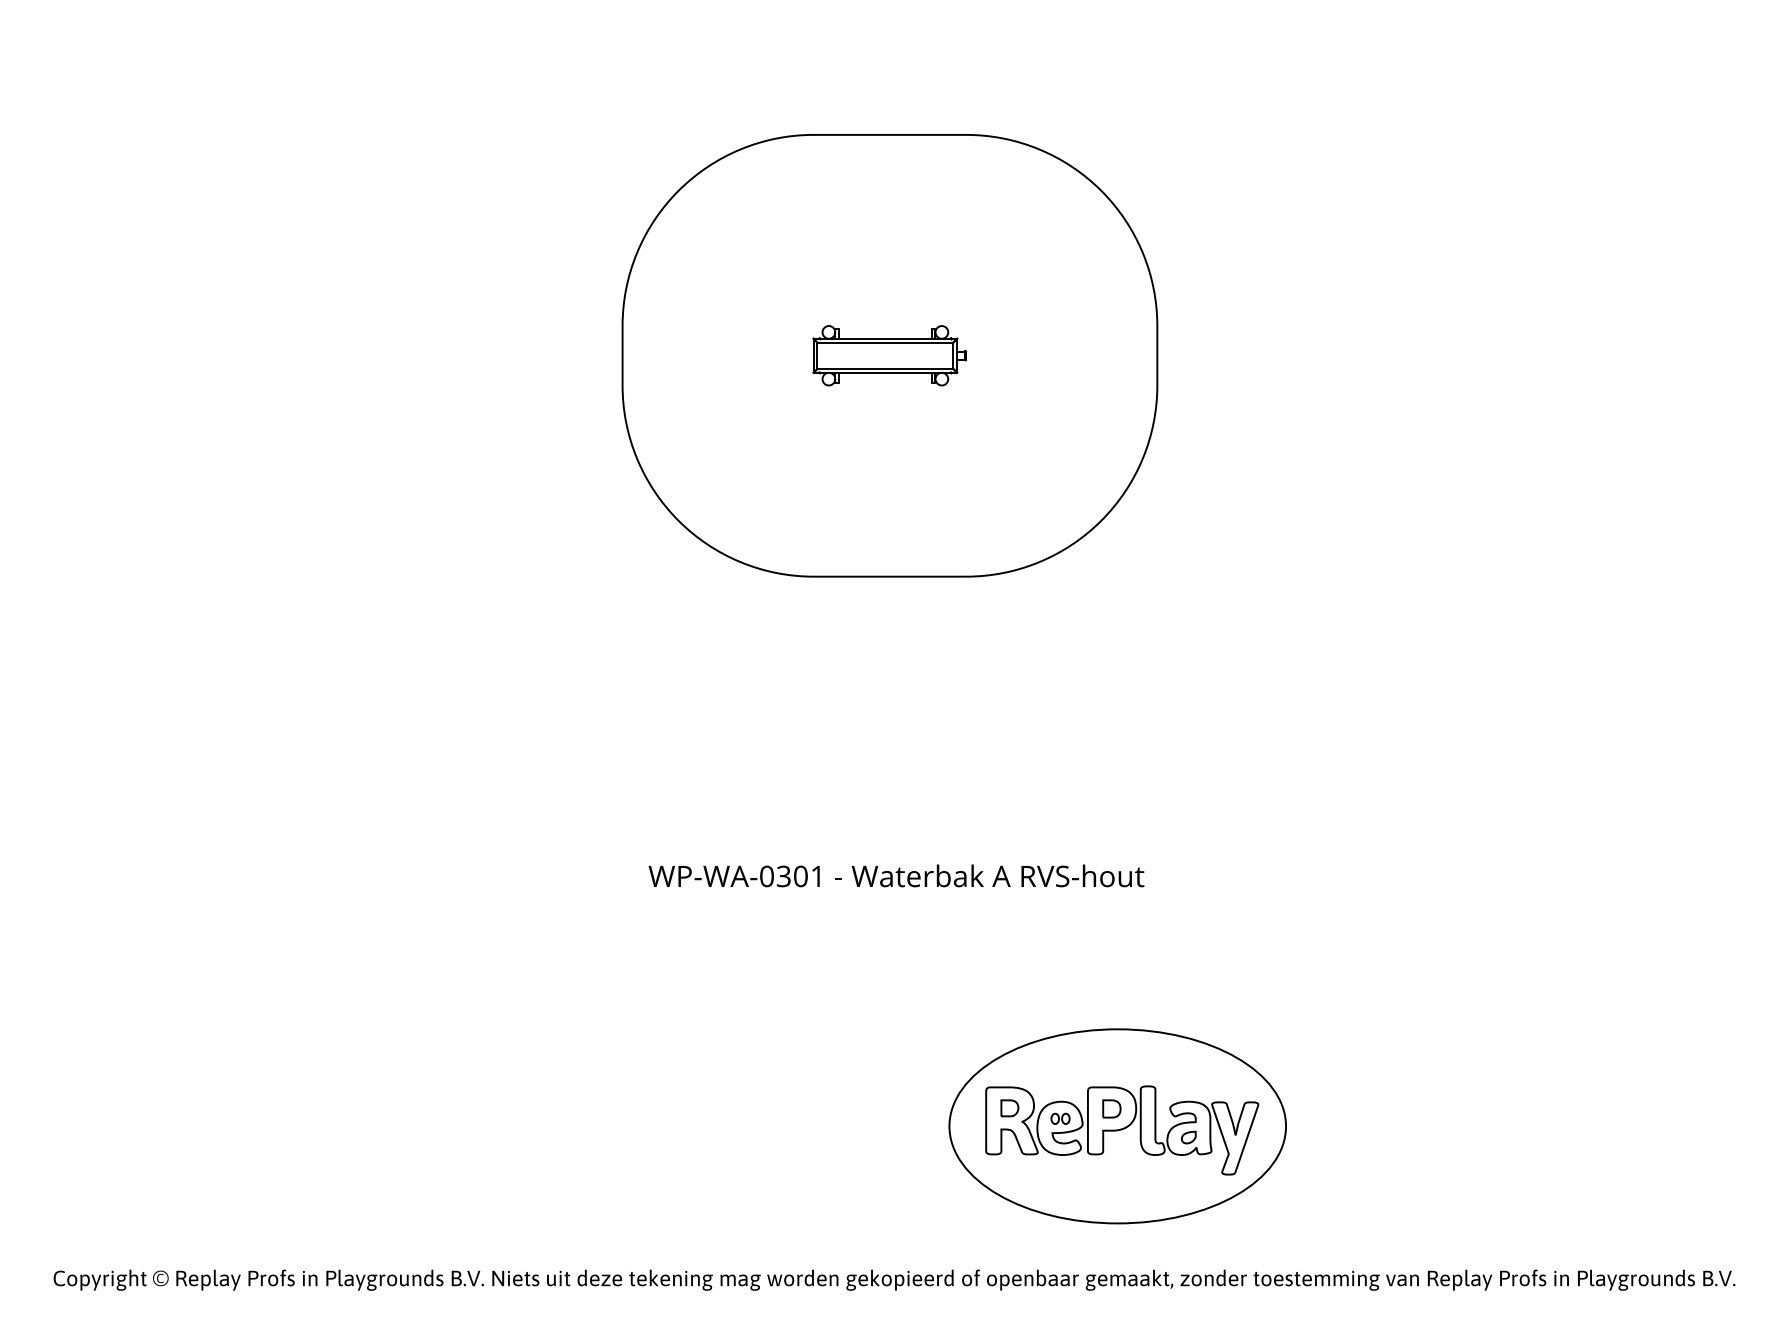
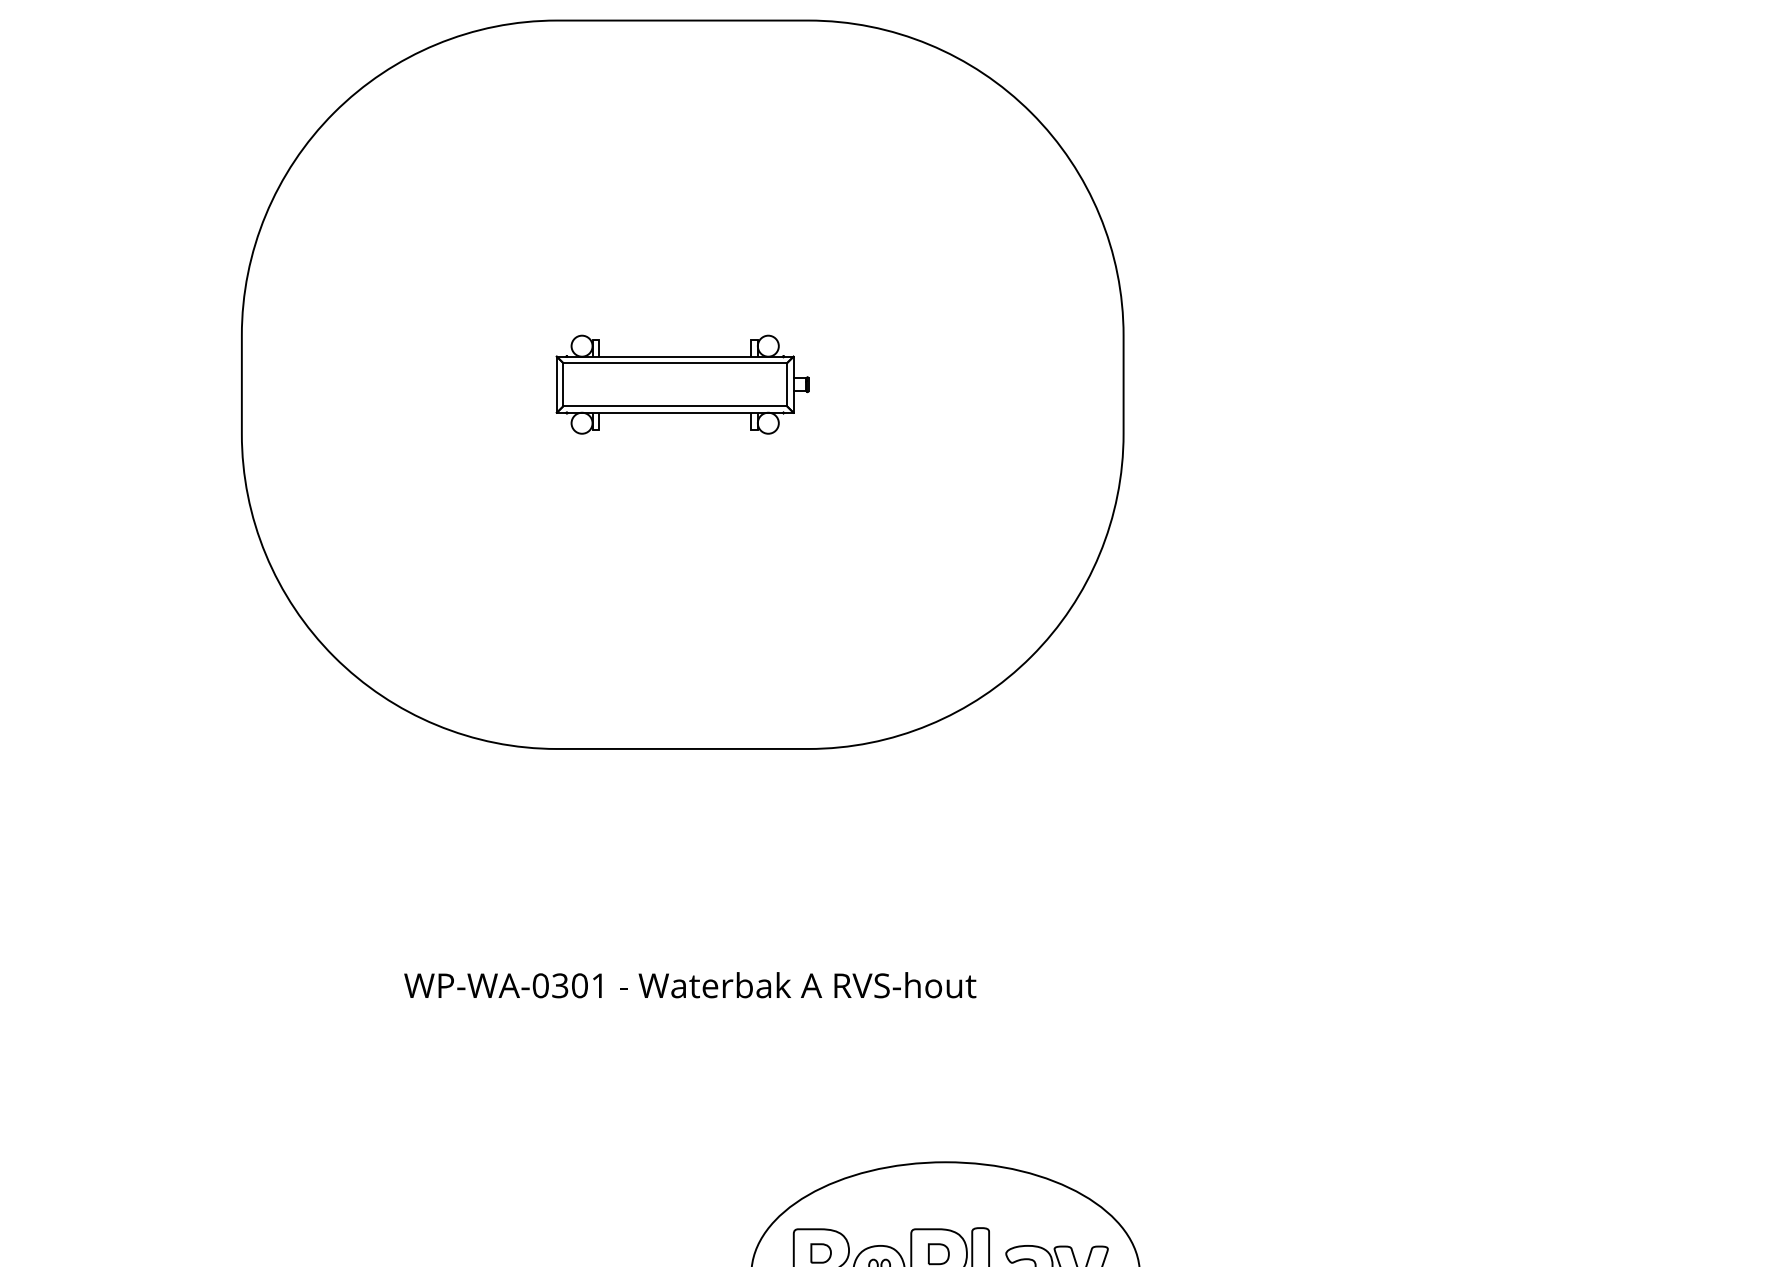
part: (889, 355) -> (682, 384), size x1.43

